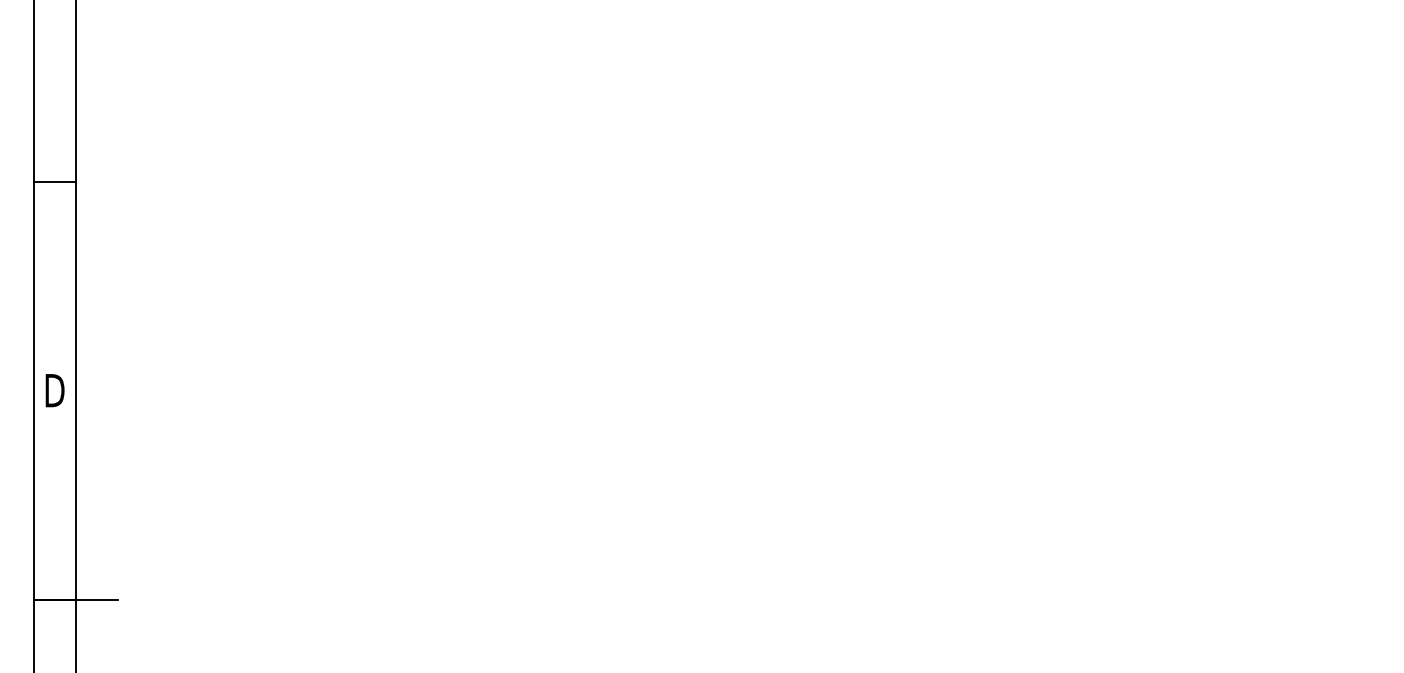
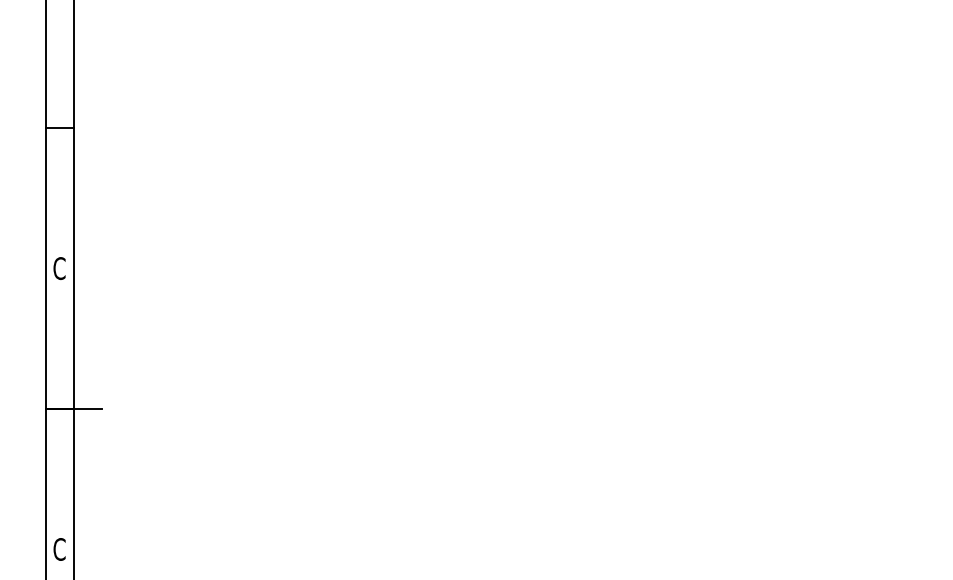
text: (54, 390) -> (59, 268), D -> C

